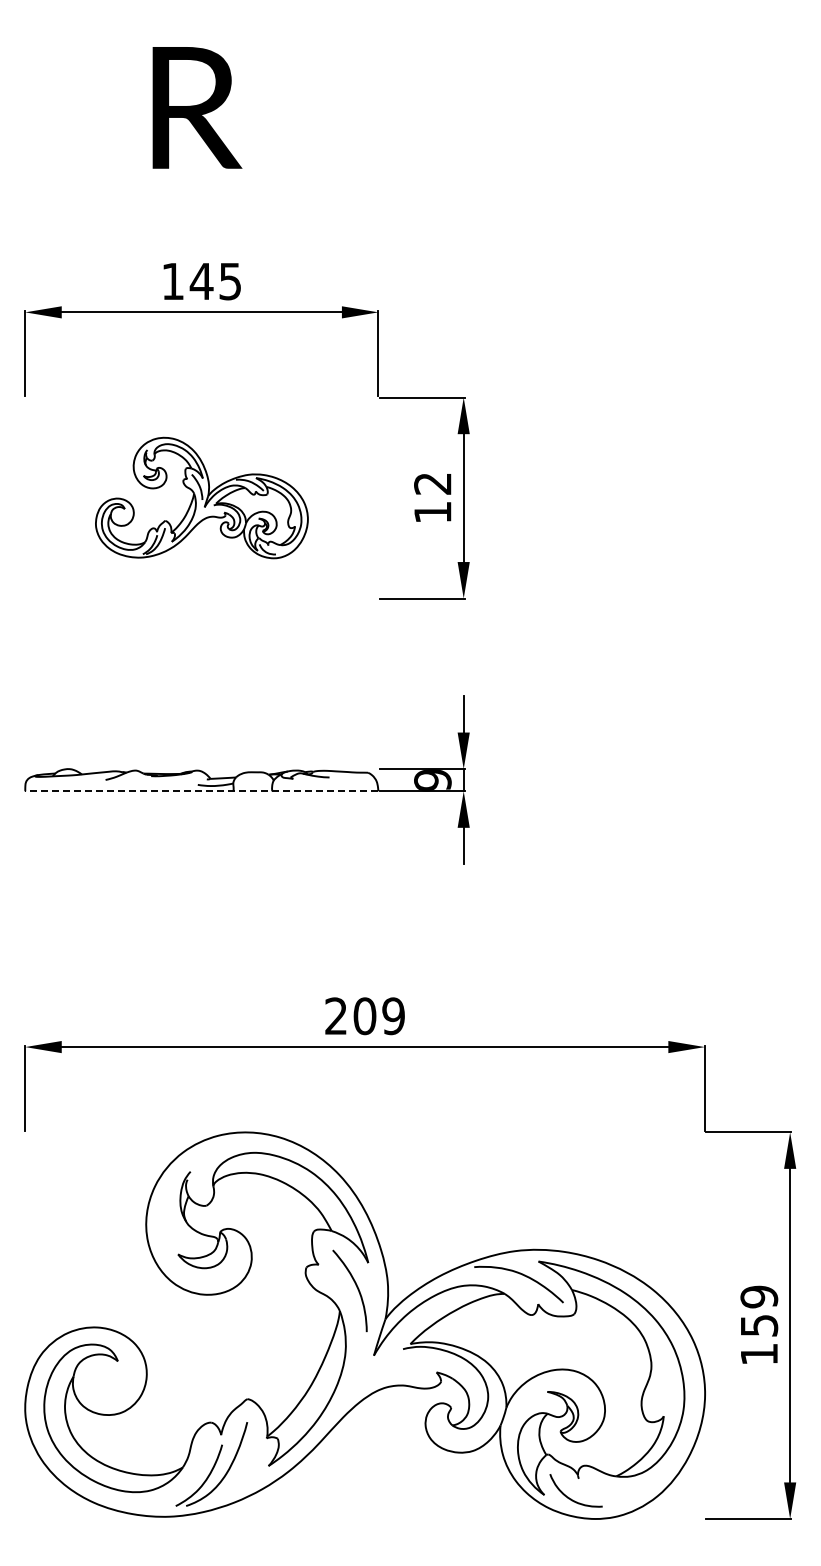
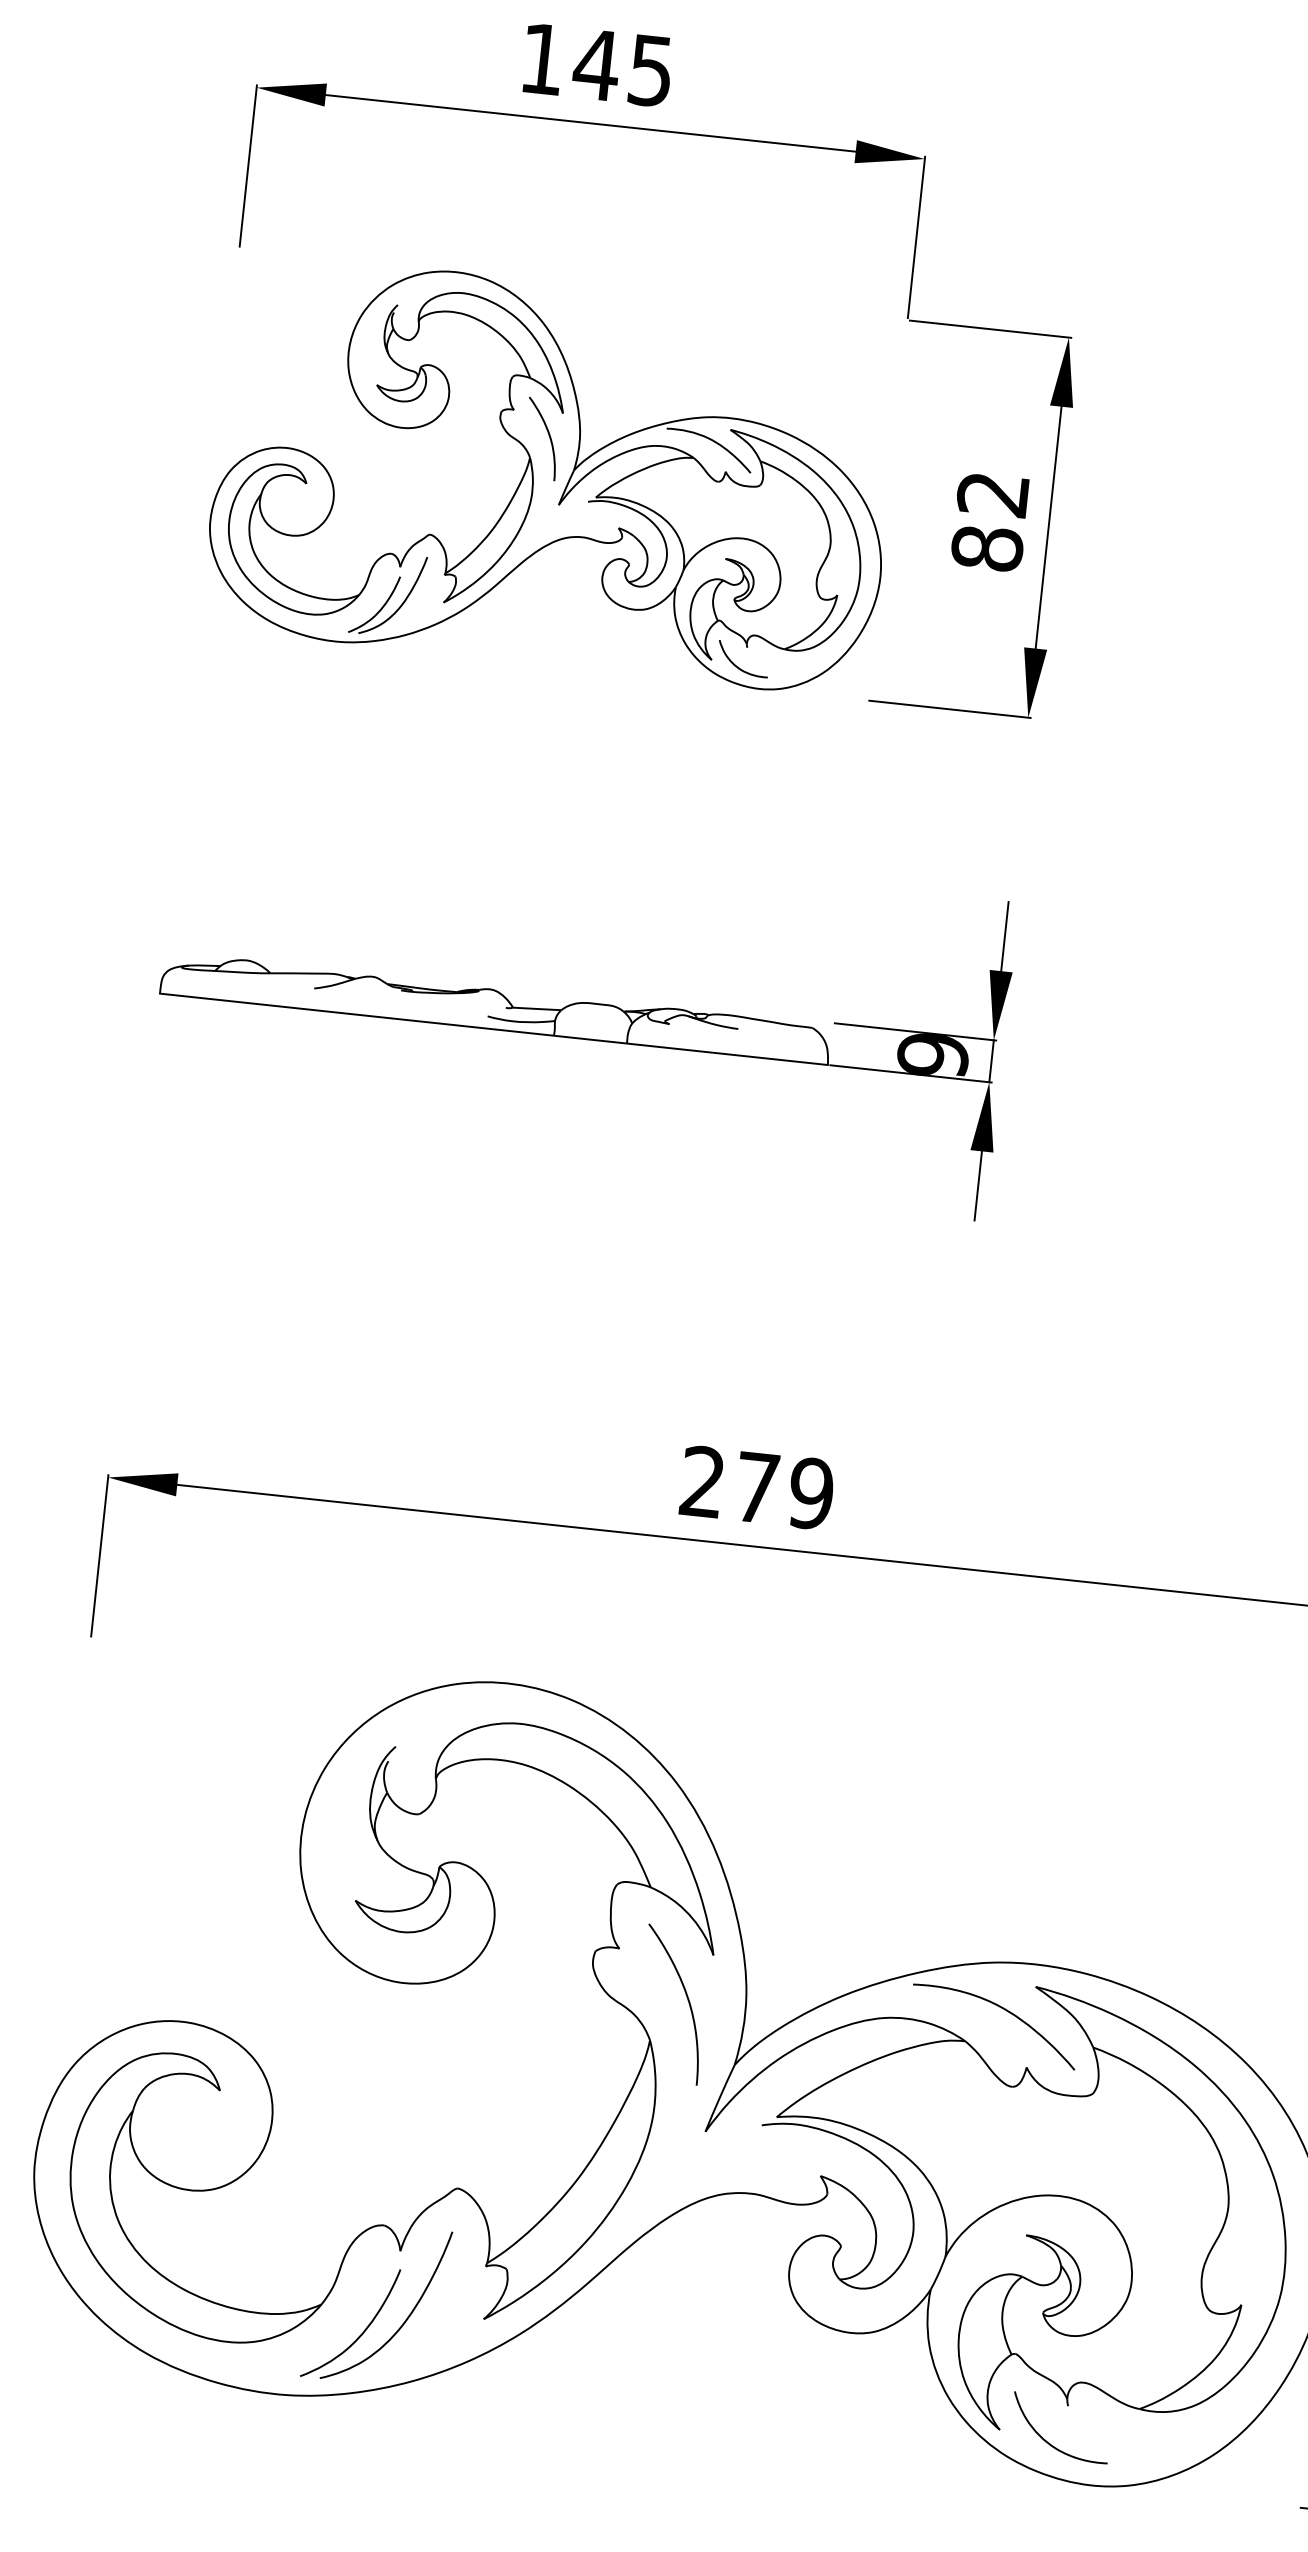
part: (201, 497) -> (552, 473), size x1.67
text: (432, 512) -> (986, 548), 12 -> 82
line: (201, 791) -> (493, 1029), dashed -> solid
text: (364, 1016) -> (756, 1488), 209 -> 279

